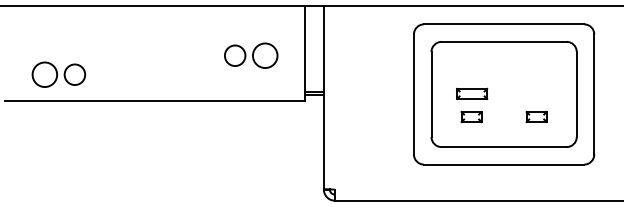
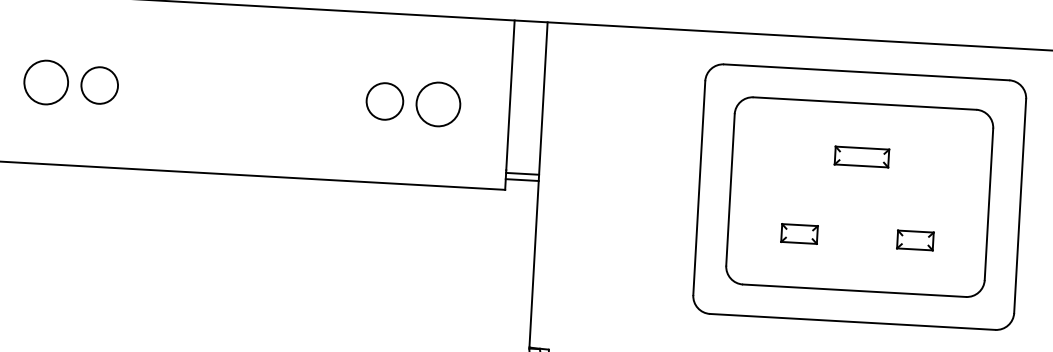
part: (58, 74) -> (70, 83), moved
part: (472, 93) -> (862, 156), moved

